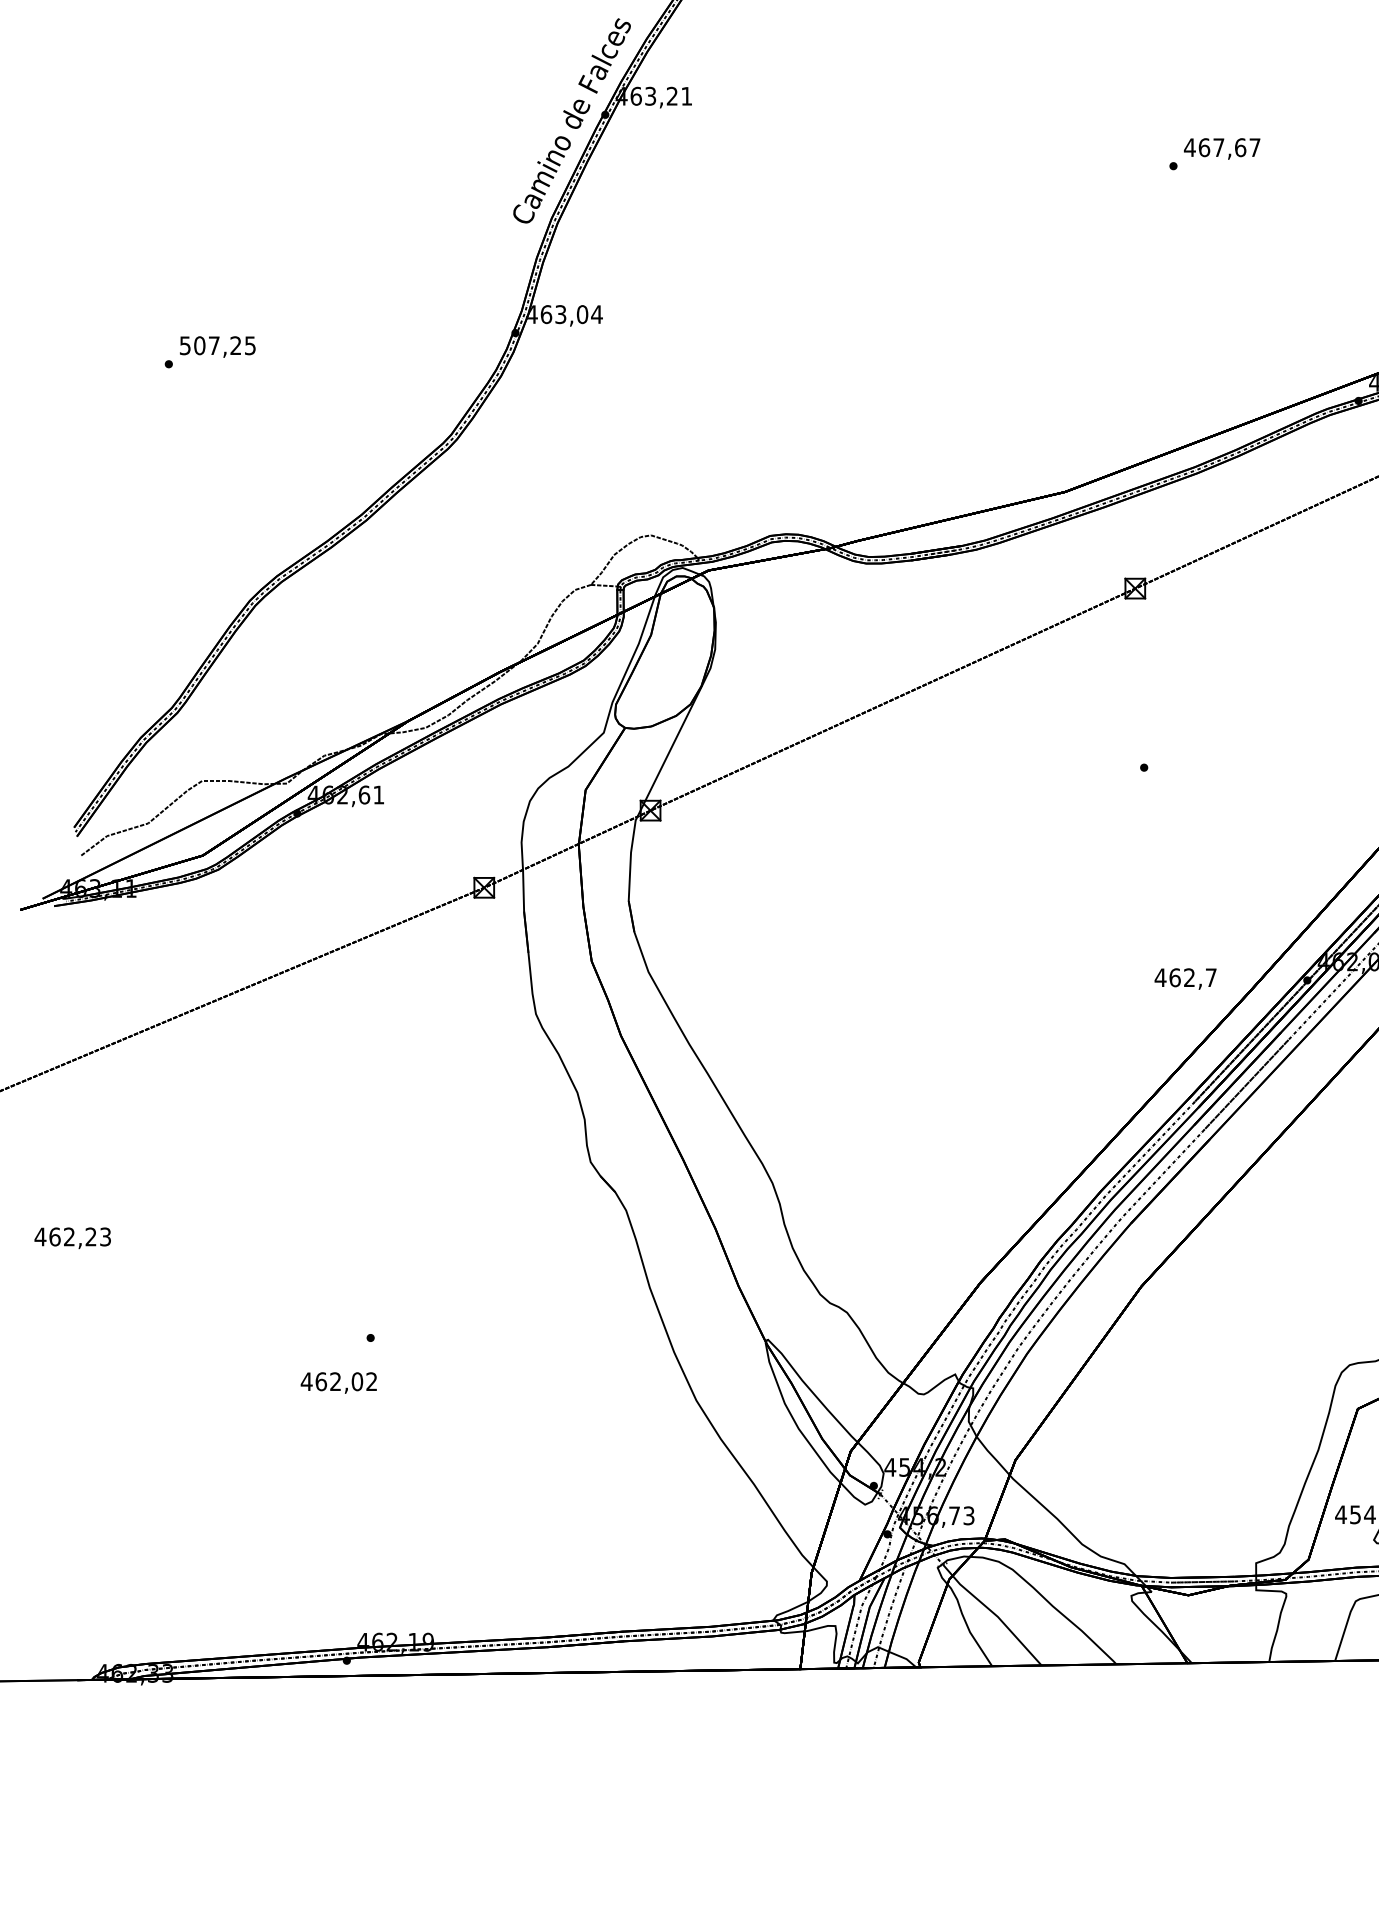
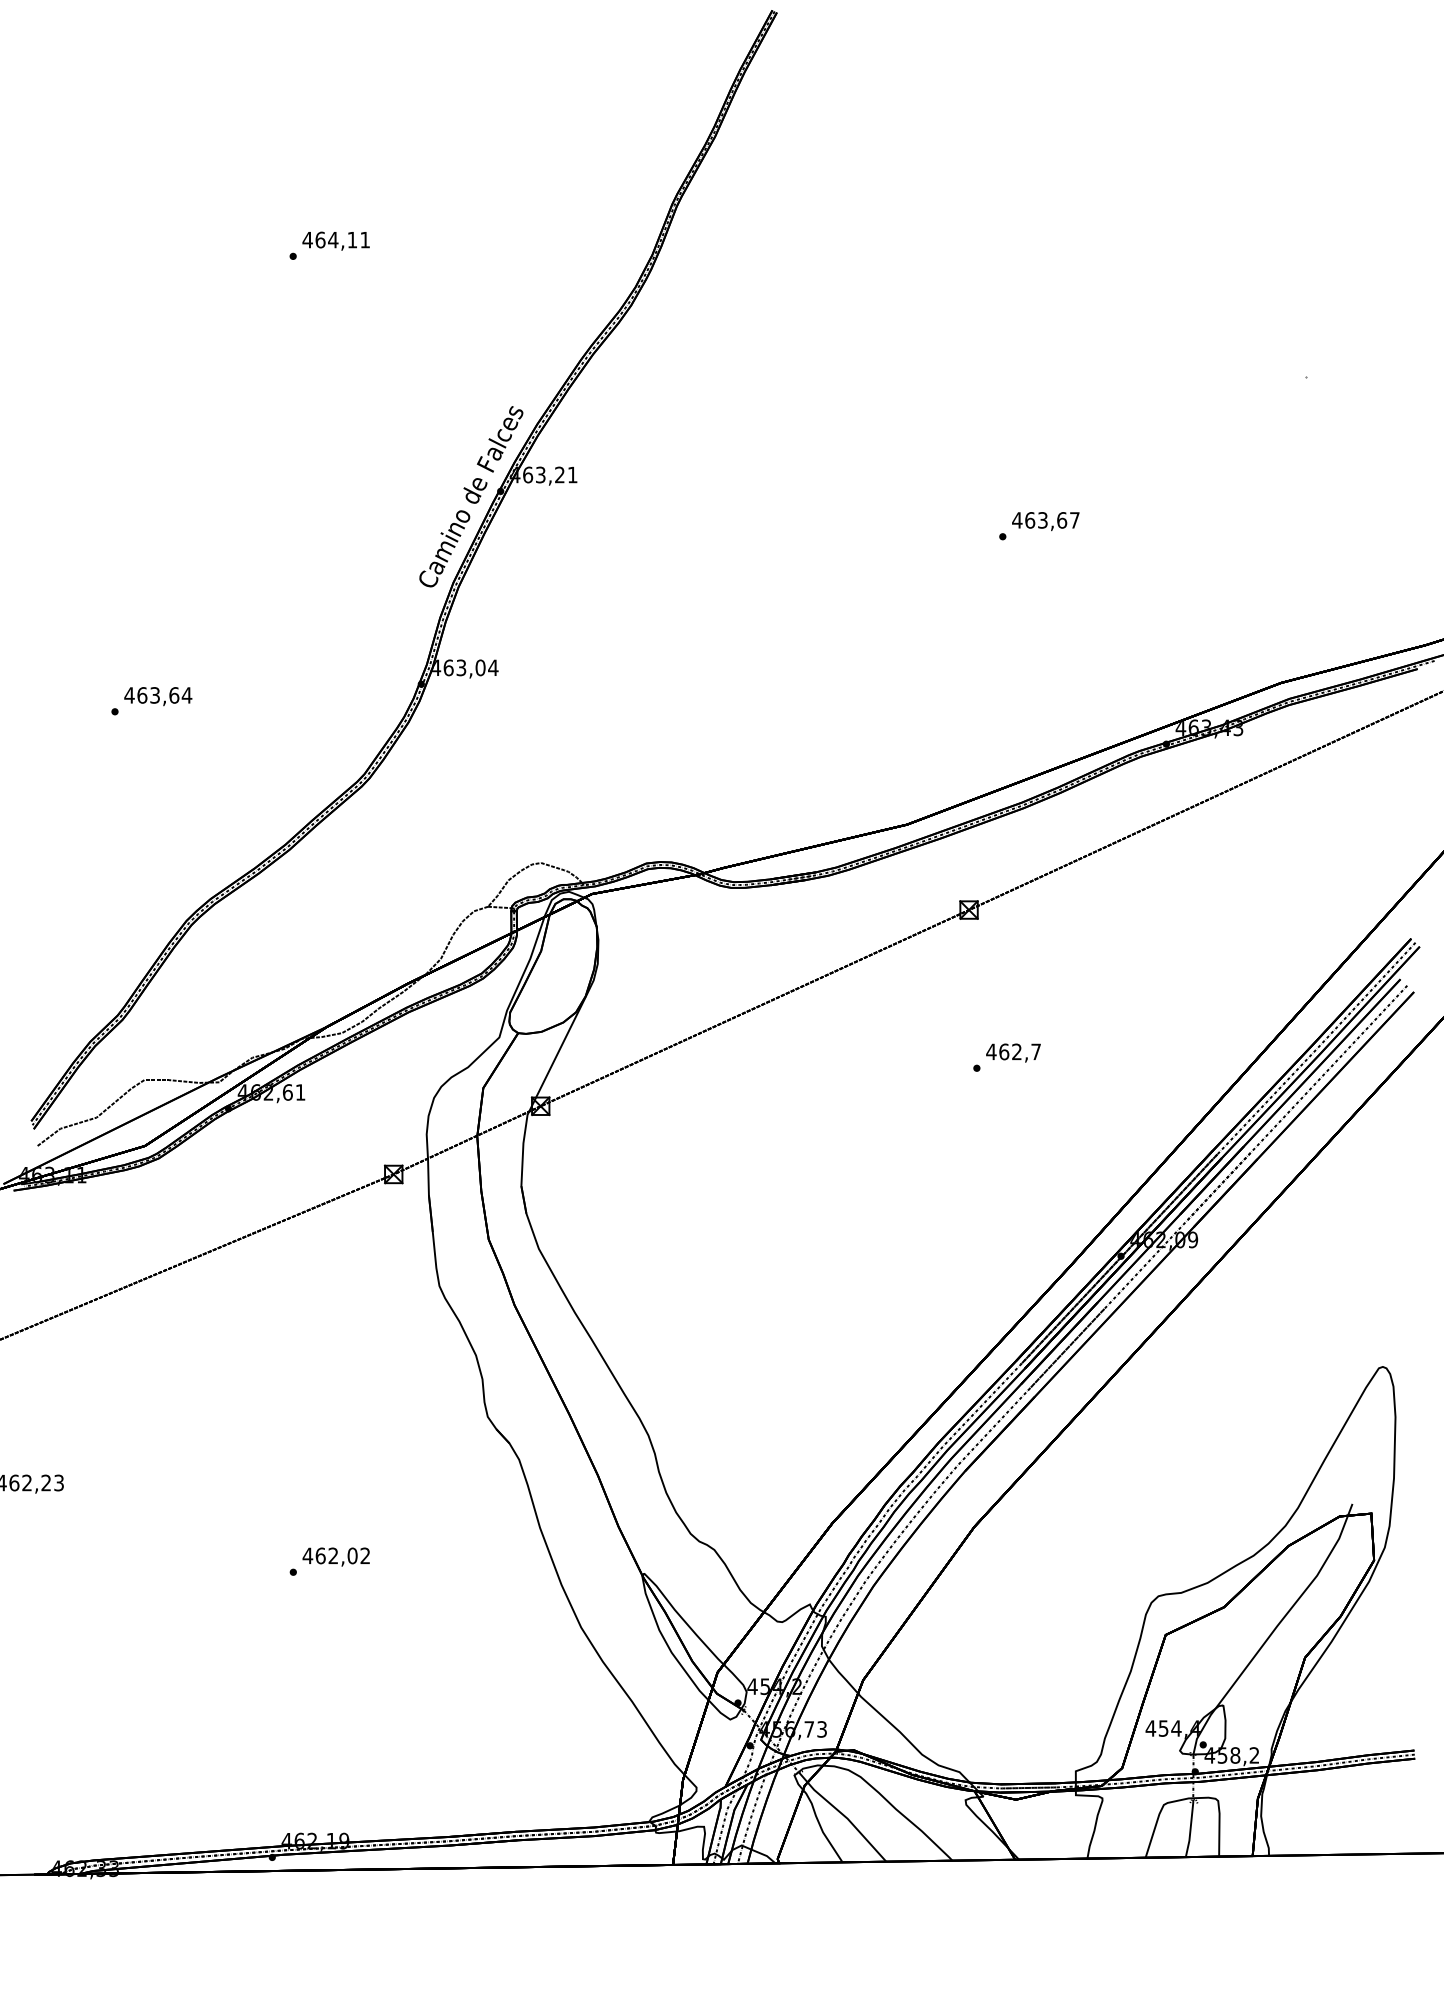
text: (1218, 147) -> (1042, 520), 467,67 -> 463,67
text: (218, 345) -> (158, 695), 507,25 -> 463,64
text: (1185, 978) -> (1013, 1052), moved
text: (338, 1382) -> (335, 1556), moved

